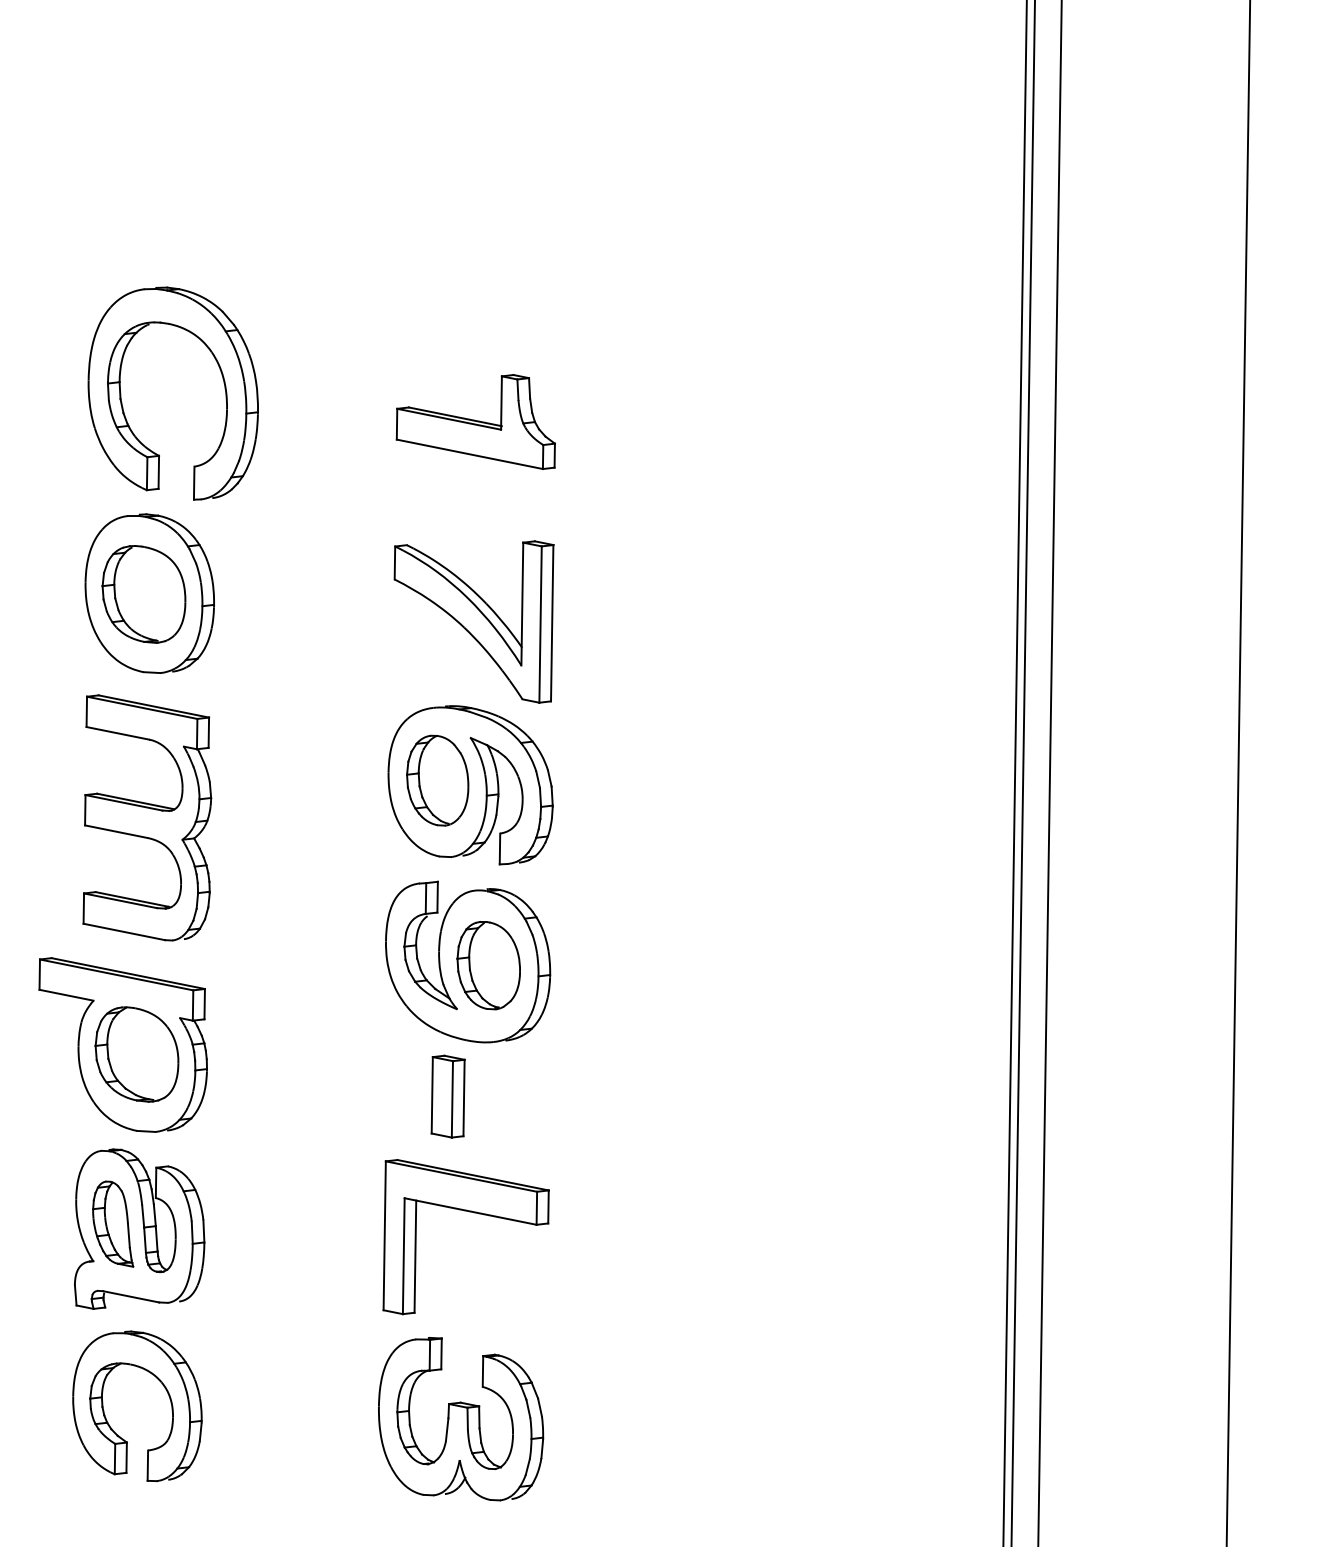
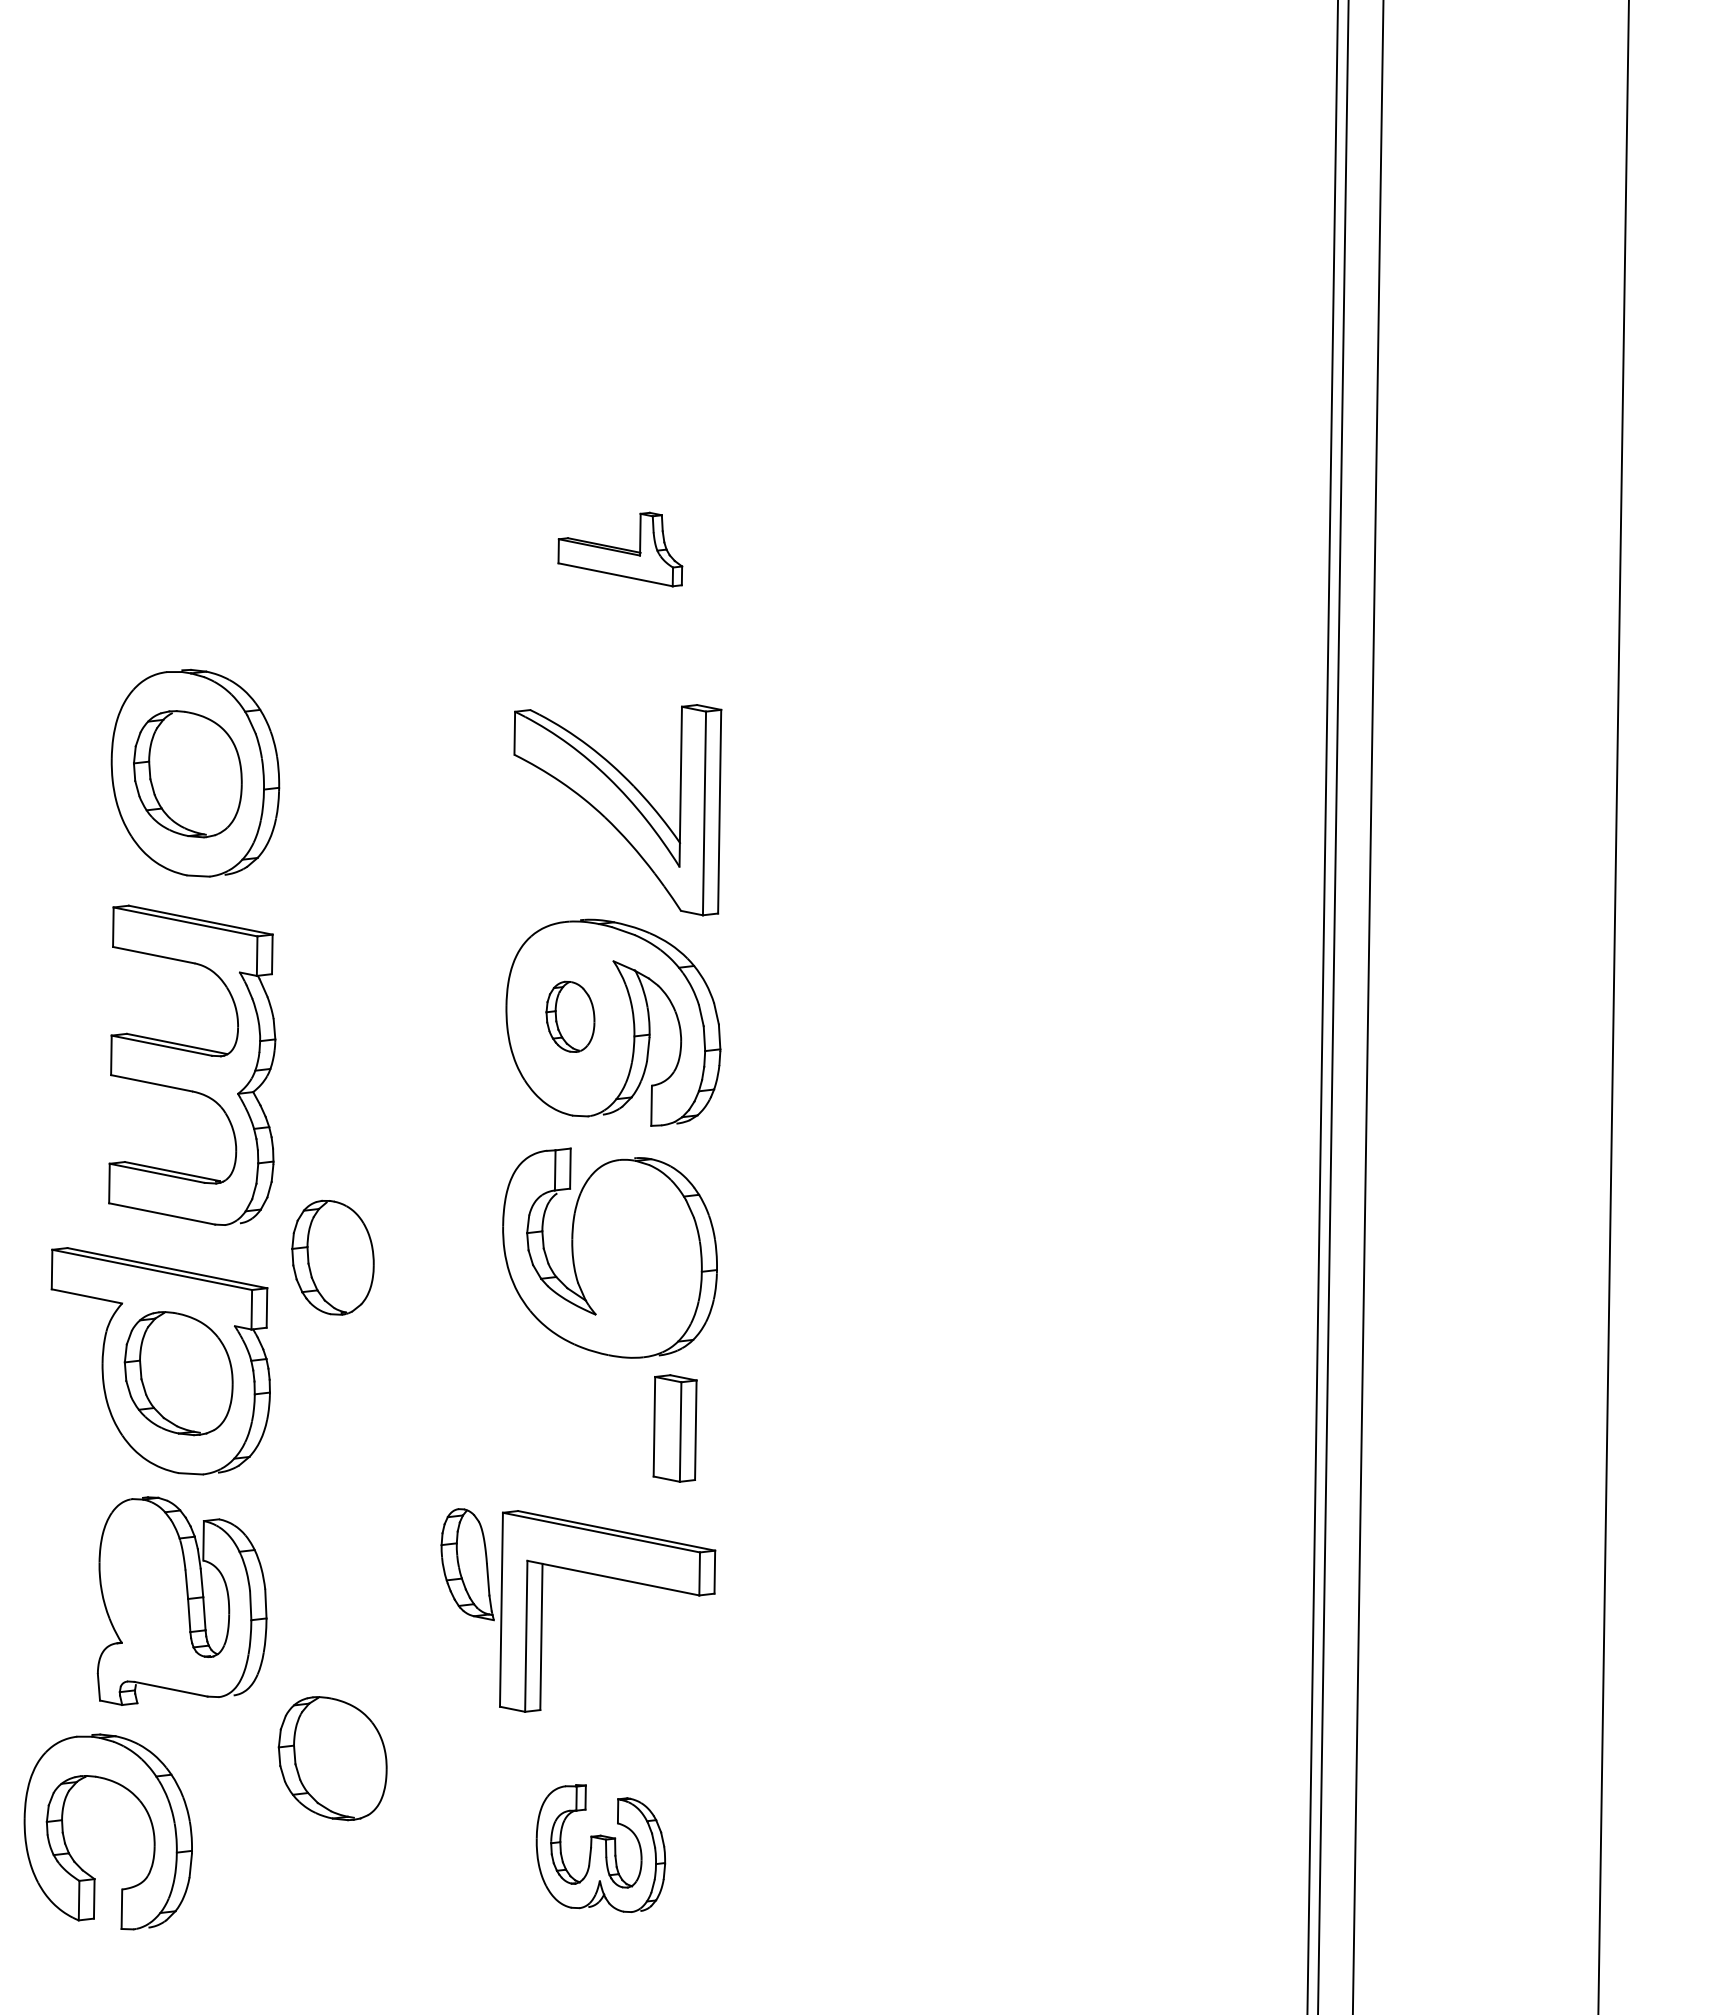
part: (122, 405) -> (160, 528), removed
part: (476, 421) -> (620, 549), size x0.6
part: (437, 780) -> (570, 1016), size x0.6
part: (488, 965) -> (332, 1257), moved
part: (447, 1096) -> (674, 1428), moved
part: (113, 1224) -> (467, 1564), moved
part: (255, 1349) -> (332, 1758), added
part: (105, 1415) -> (66, 1843), moved
part: (460, 1419) -> (600, 1848), size x0.6

